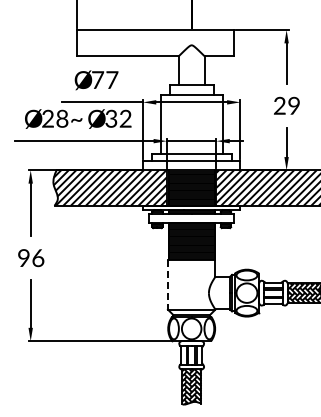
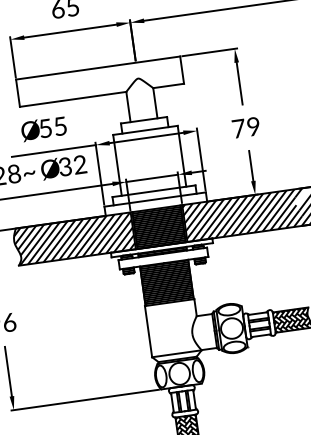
text: (105, 80) -> (53, 127), 77 -> 55
text: (279, 105) -> (238, 128), 29 -> 79
line: (167, 285) -> (148, 332), dashed -> solid

